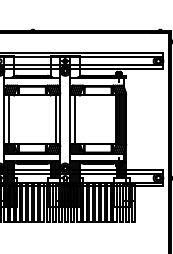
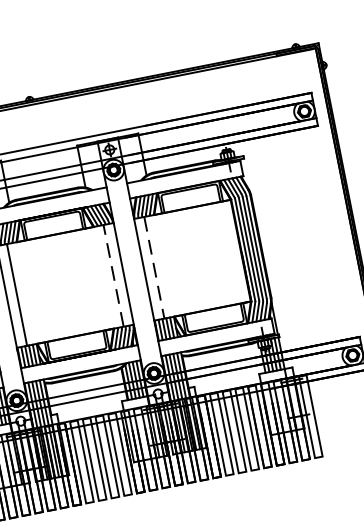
line: (55, 119) -> (113, 275), solid -> dashed
line: (75, 120) -> (155, 269), solid -> dashed

